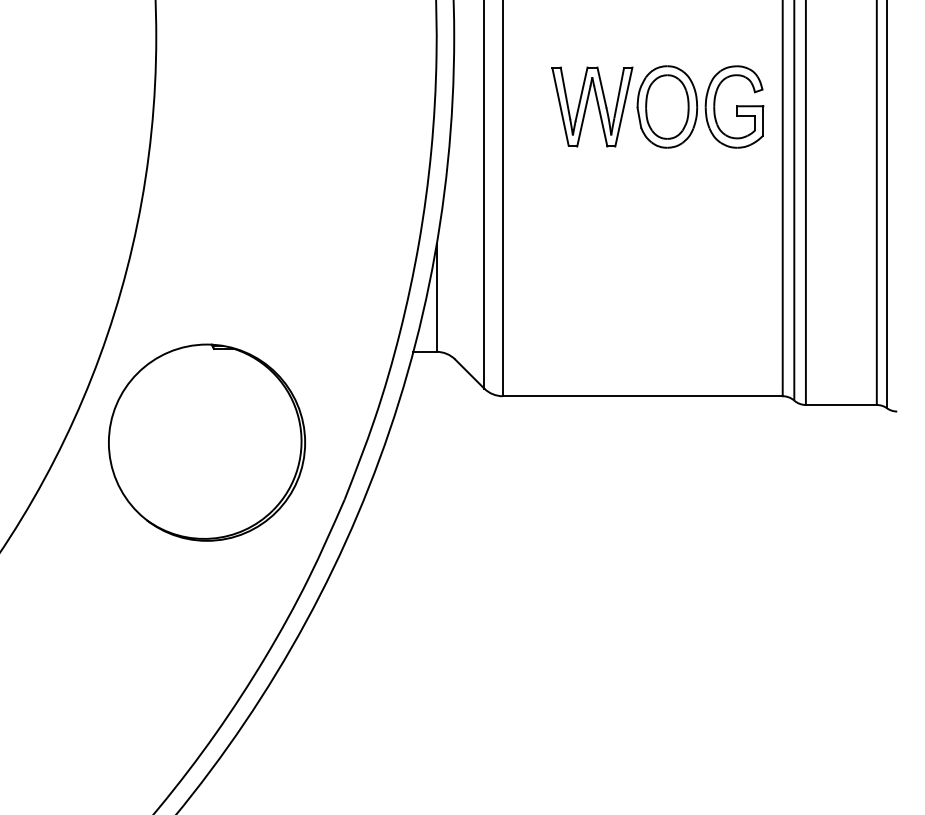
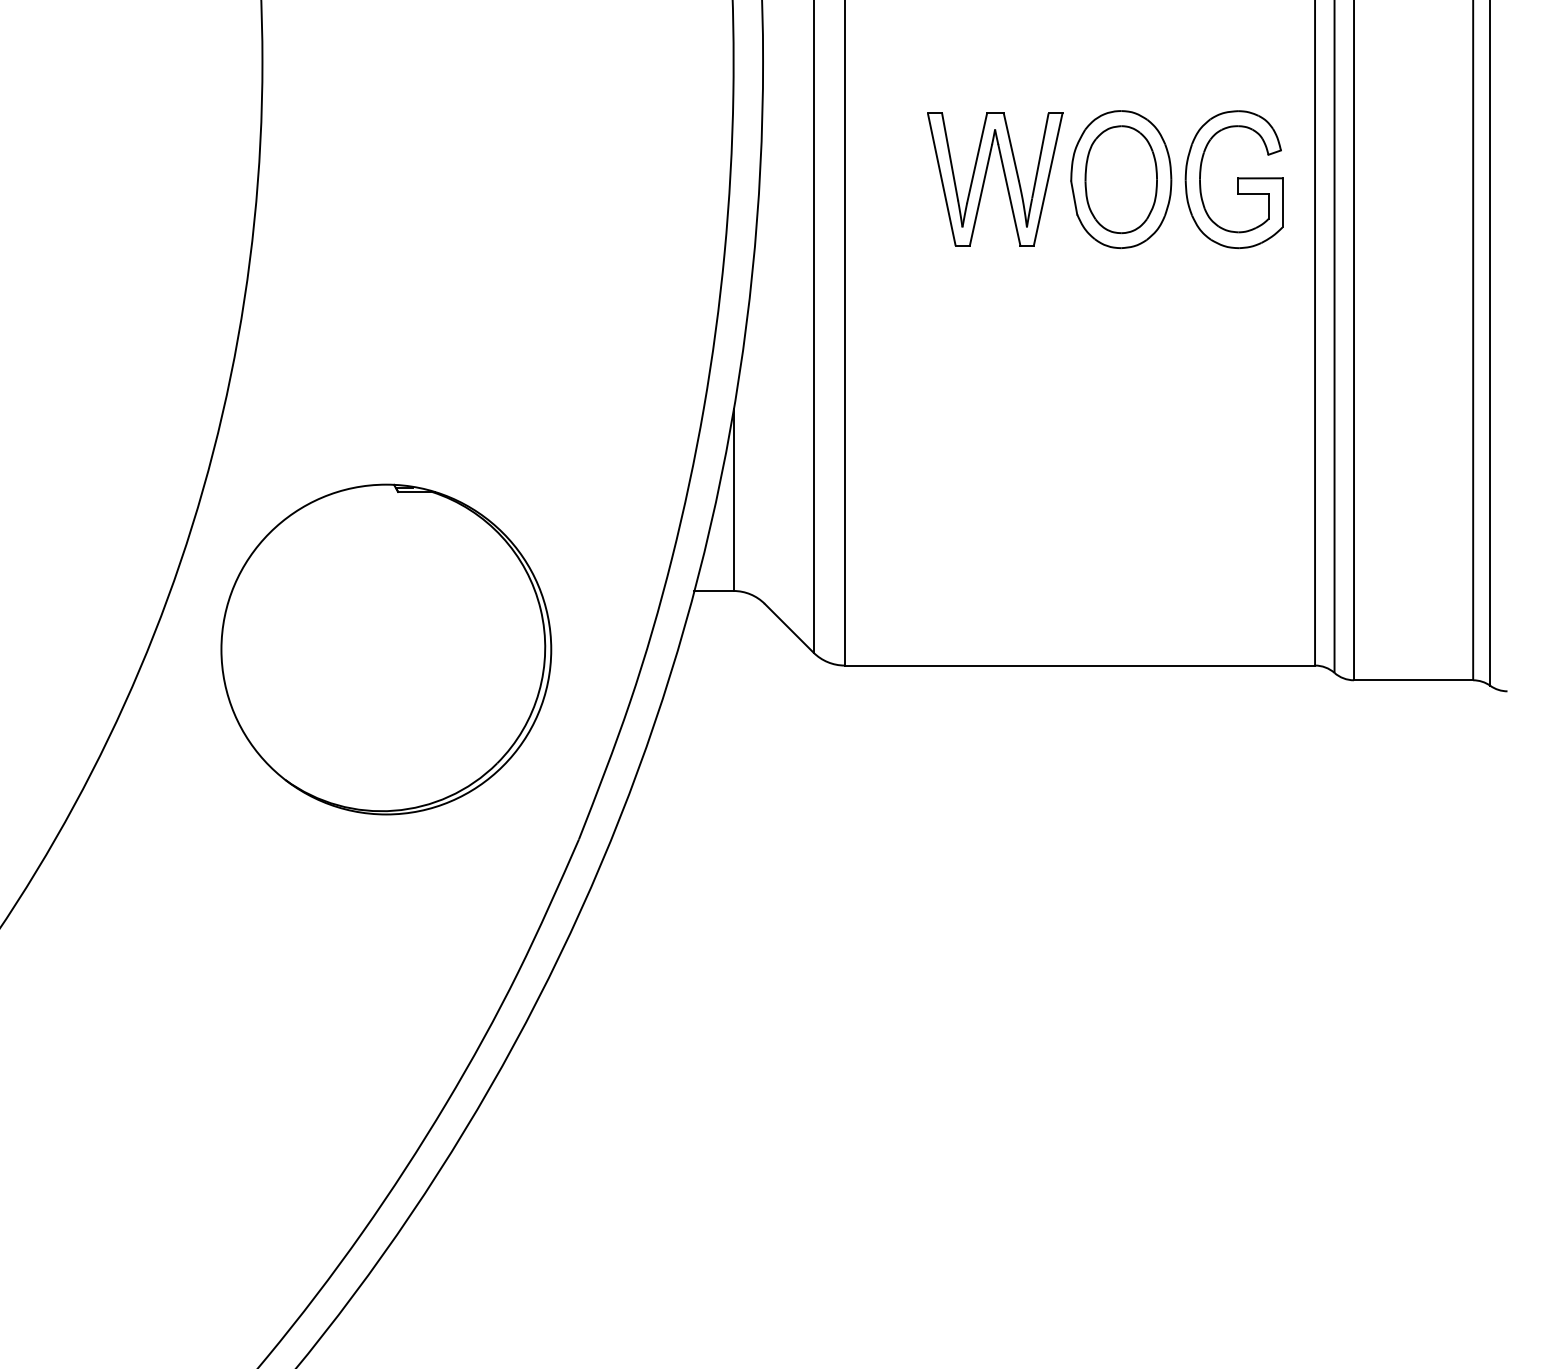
part: (206, 442) -> (385, 649), moved

